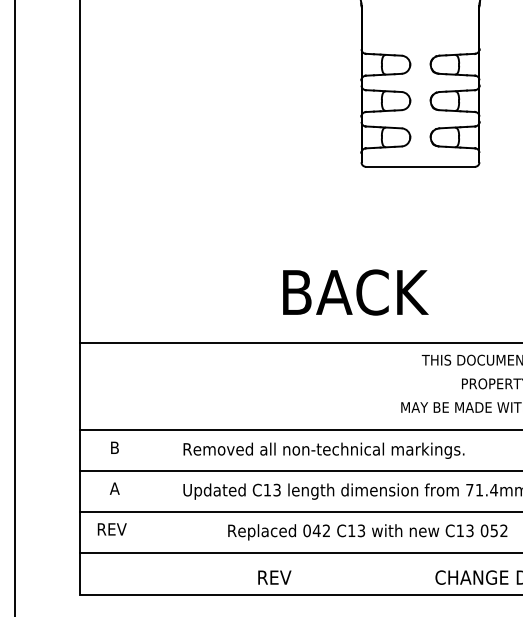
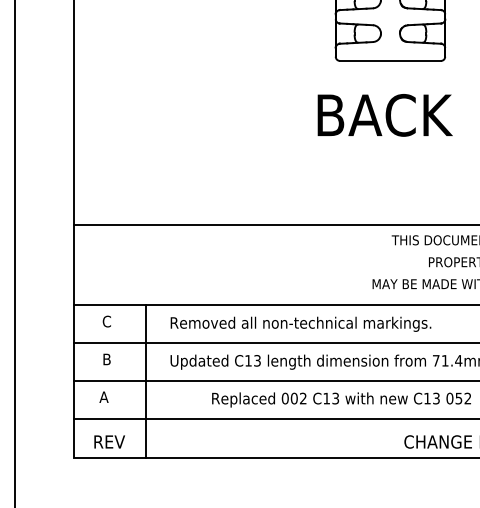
text: (355, 292) -> (384, 115), moved
text: (114, 447) -> (106, 321), B -> C
text: (114, 488) -> (106, 359), A -> B
line: (157, 512) -> (146, 381), added
text: (111, 529) -> (103, 397), REV -> A
text: (316, 530) -> (294, 398), 042 -> 002
text: (274, 577) -> (109, 441), moved

